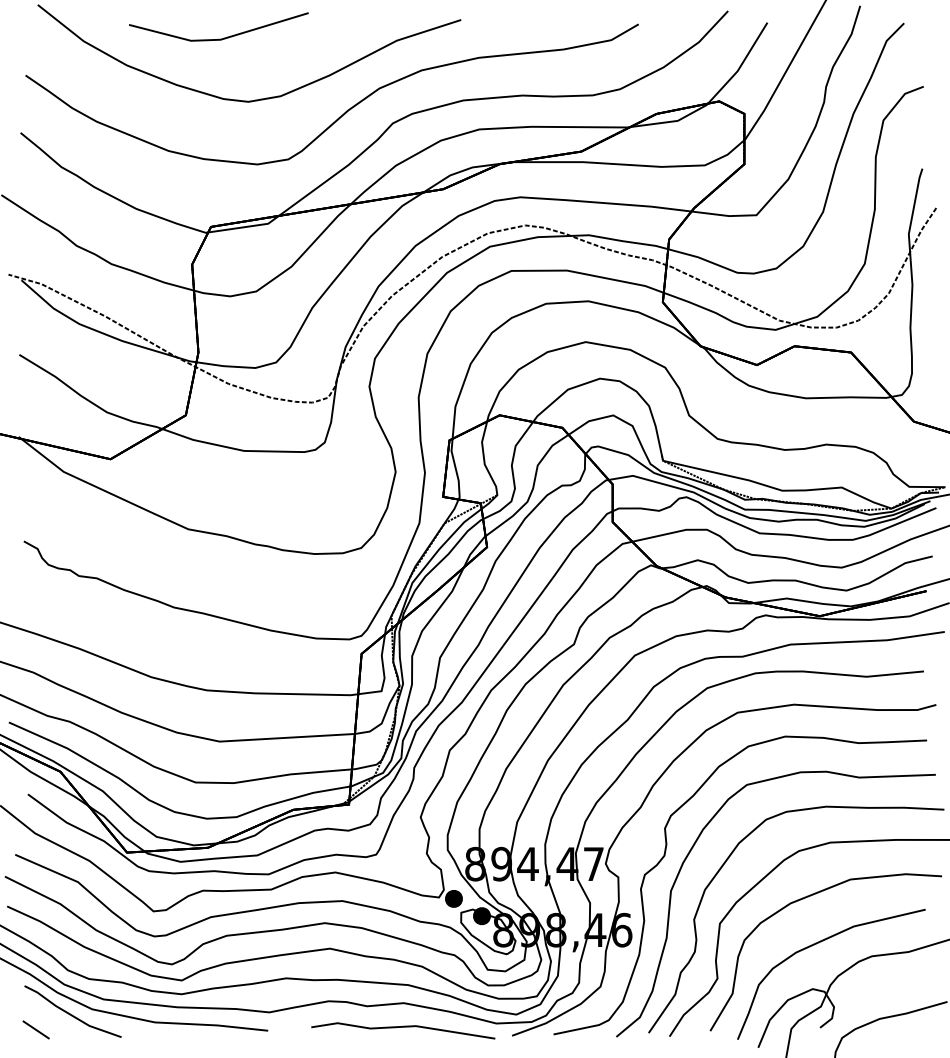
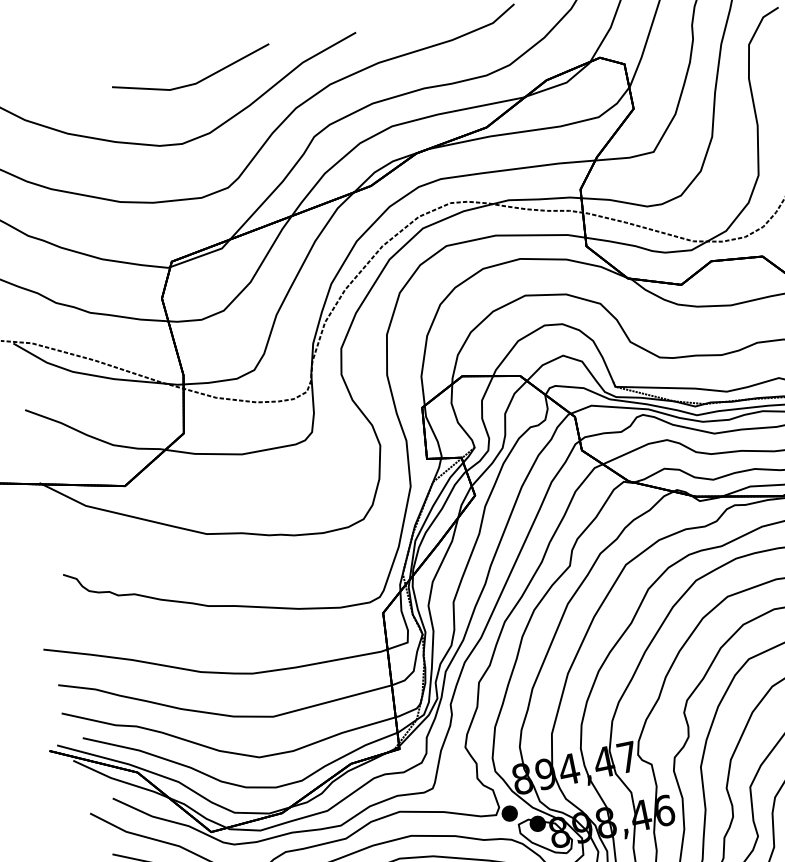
line: (218, 38) -> (193, 82), moved

